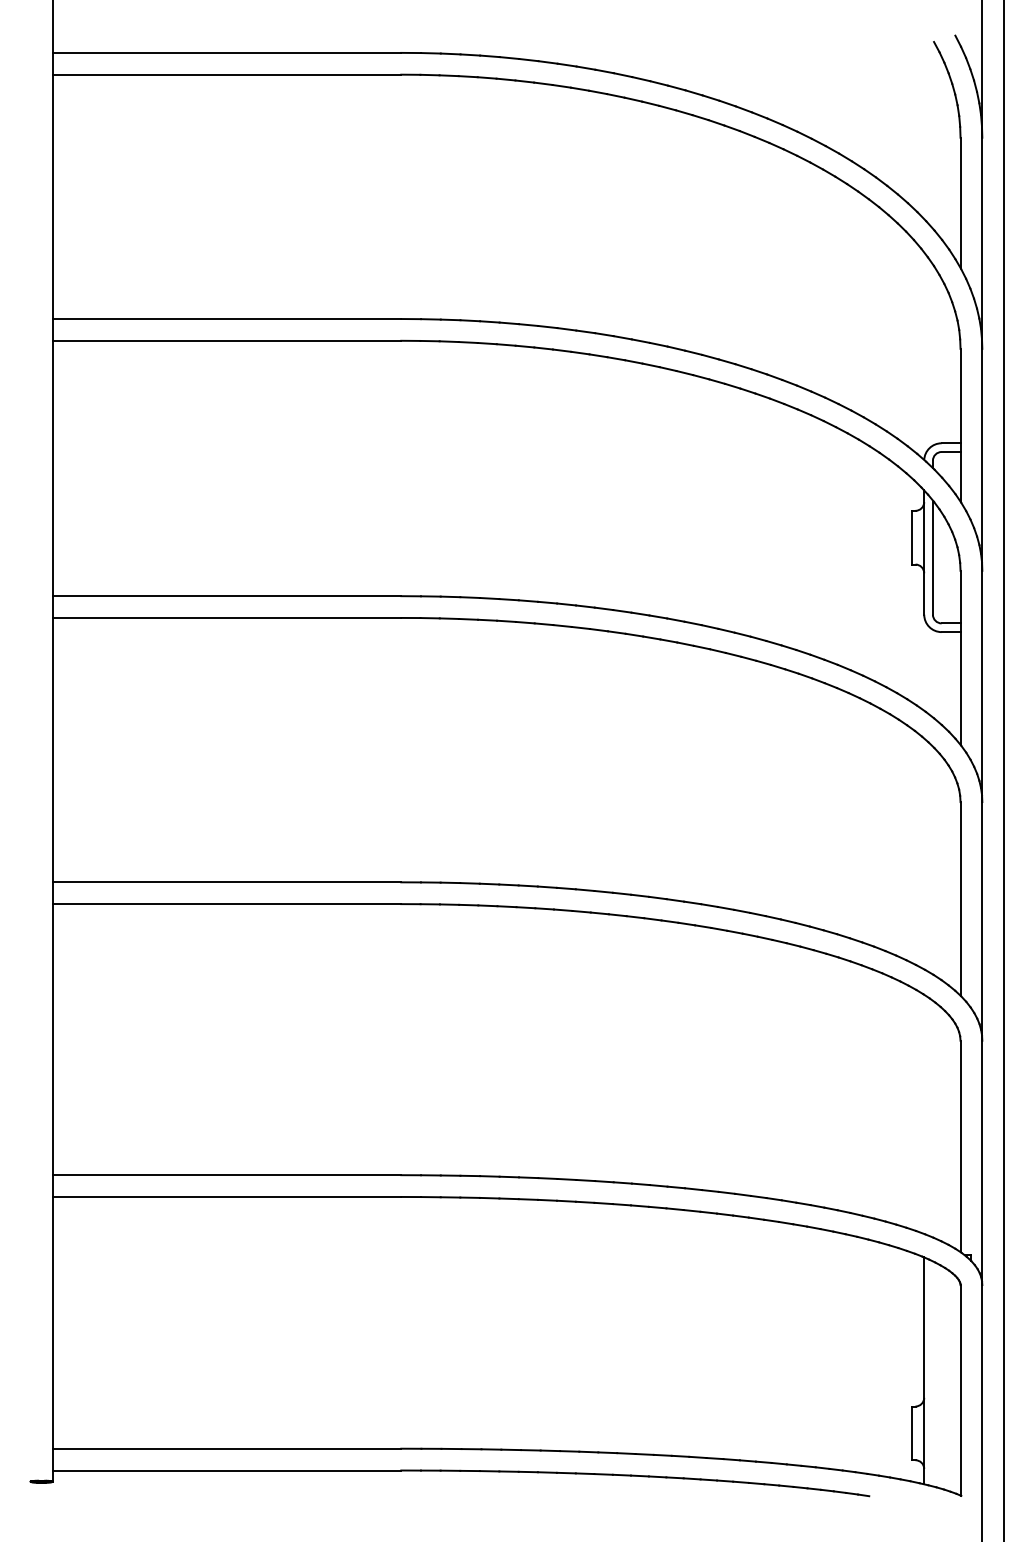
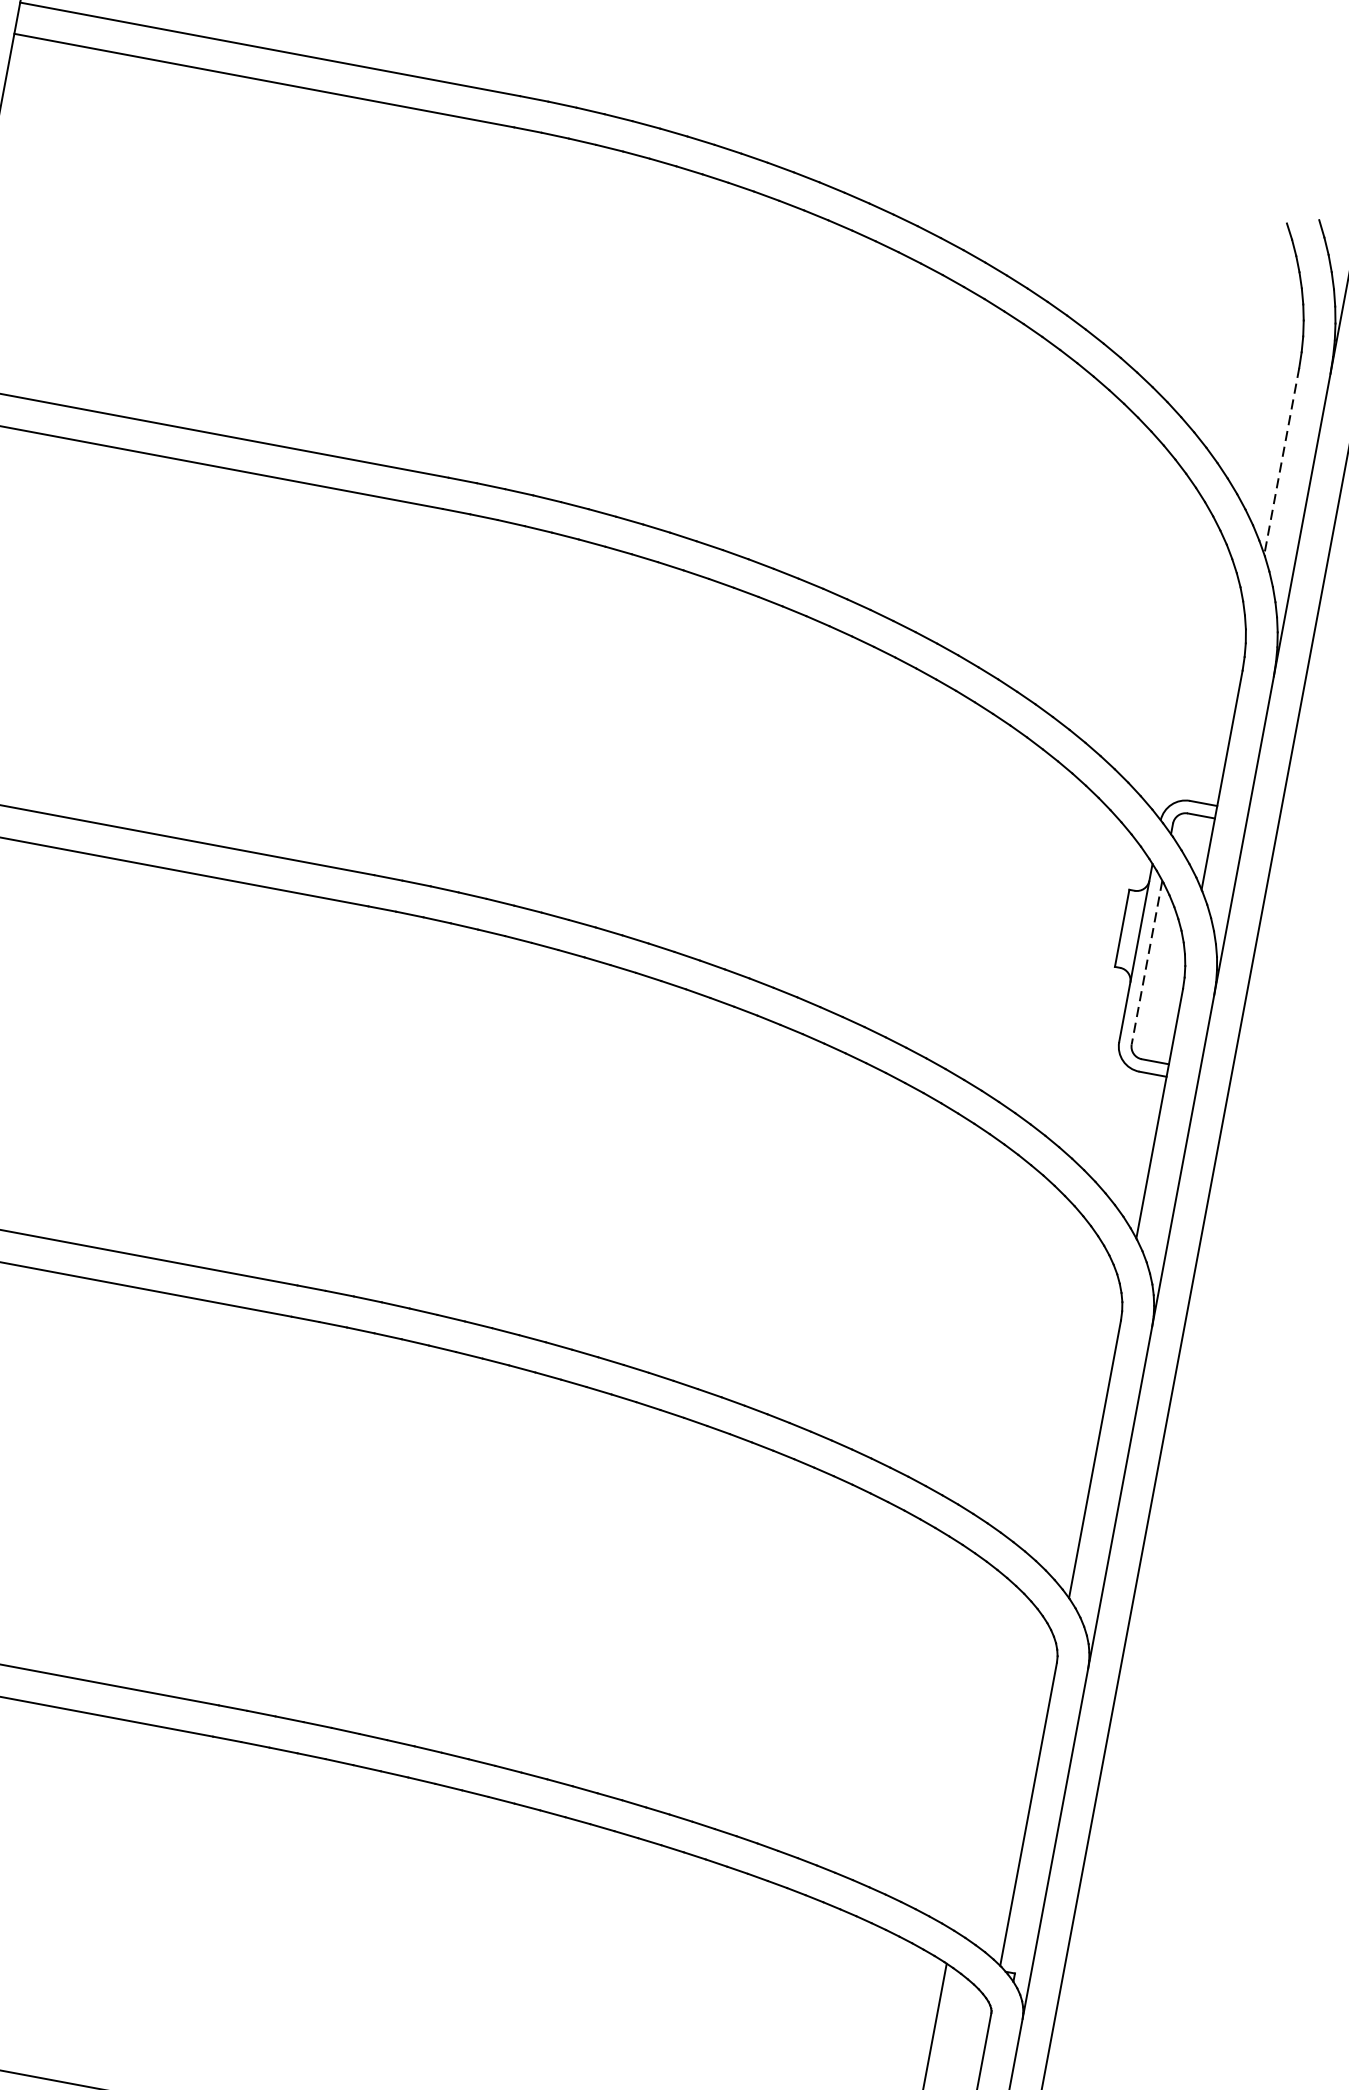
line: (960, 203) -> (1281, 462), solid -> dashed
line: (932, 558) -> (1146, 963), solid -> dashed

